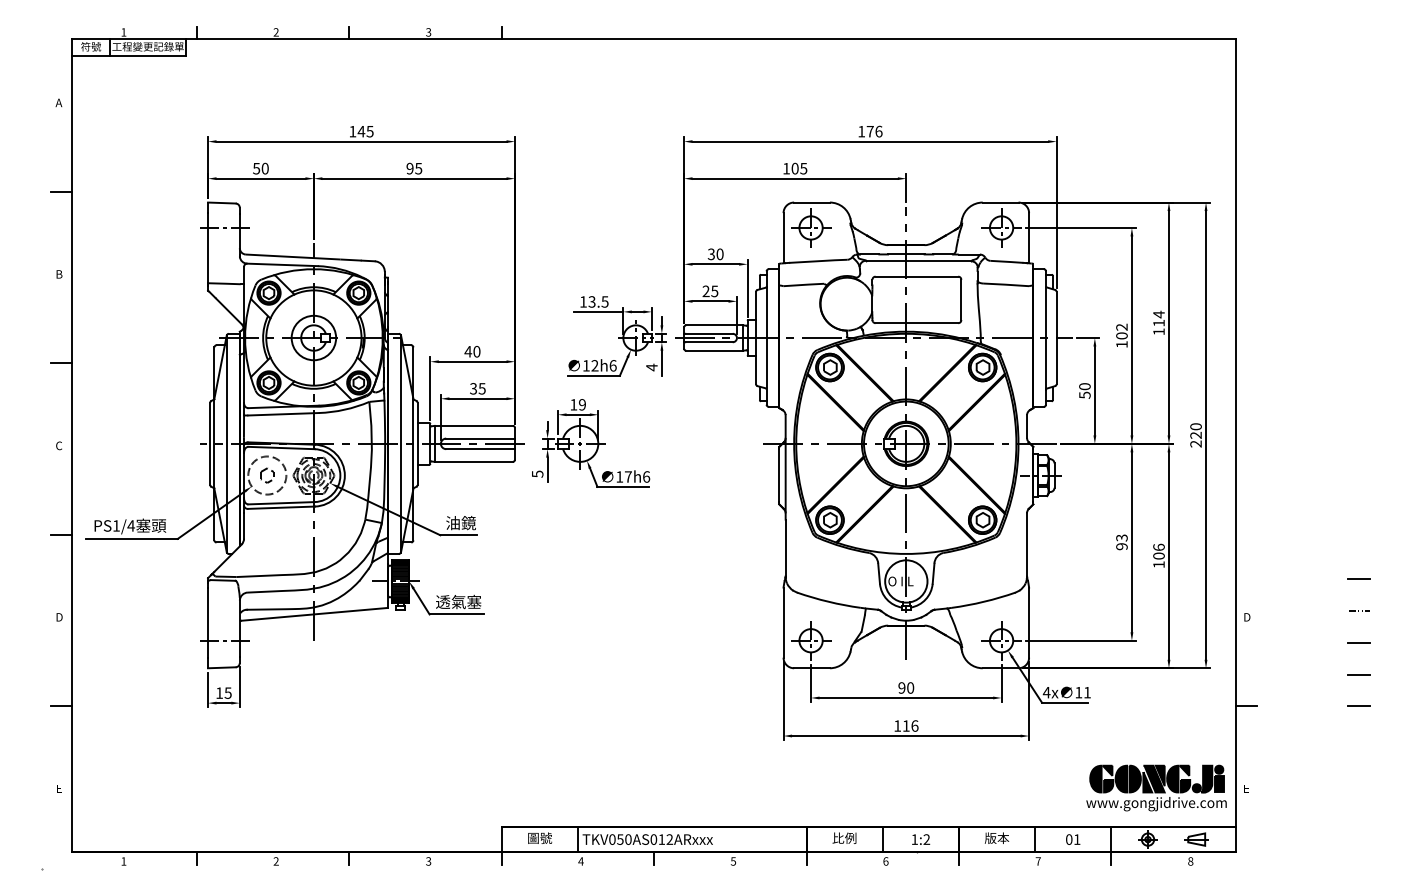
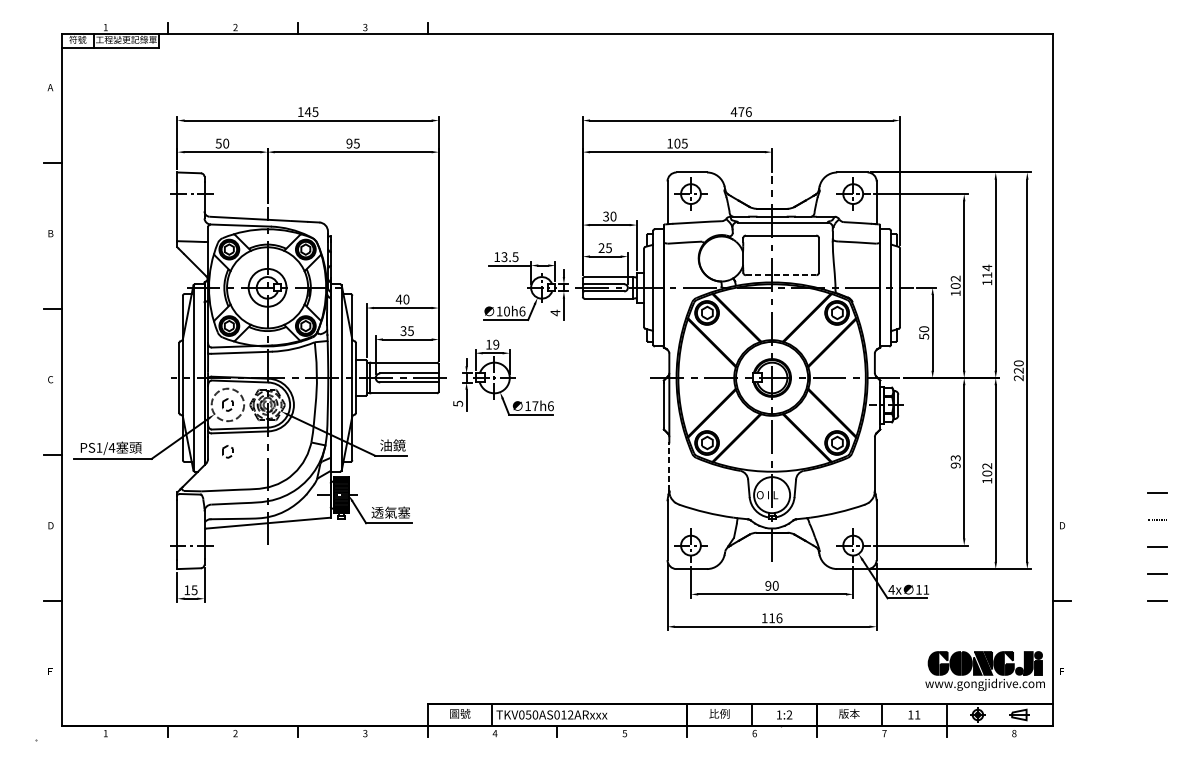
text: (861, 131) -> (733, 111), 176 -> 476
line: (917, 323) -> (781, 275), solid -> dashed
text: (594, 365) -> (506, 311), 12h6 -> 10h6
part: (267, 530) -> (228, 451), added
text: (1158, 546) -> (986, 465), 106 -> 102
line: (785, 548) -> (669, 467), solid -> dashed
text: (1069, 839) -> (911, 714), 01 -> 11

